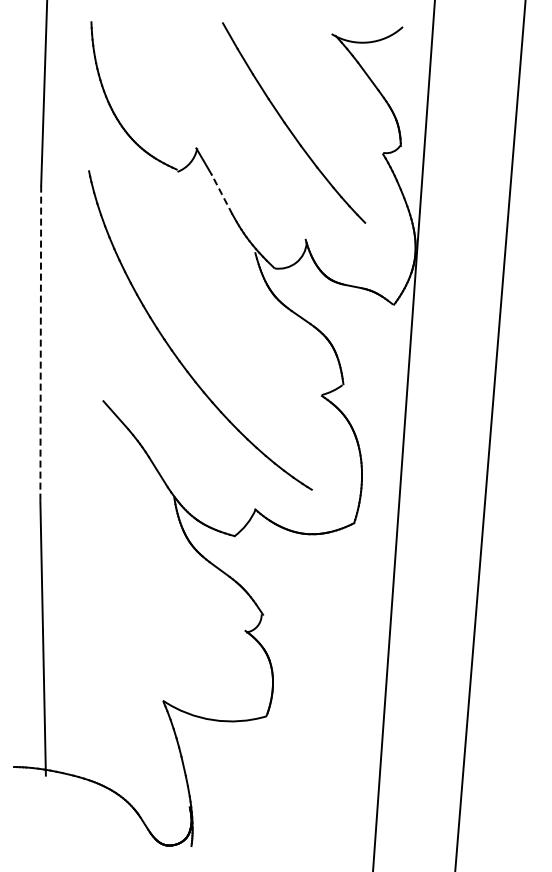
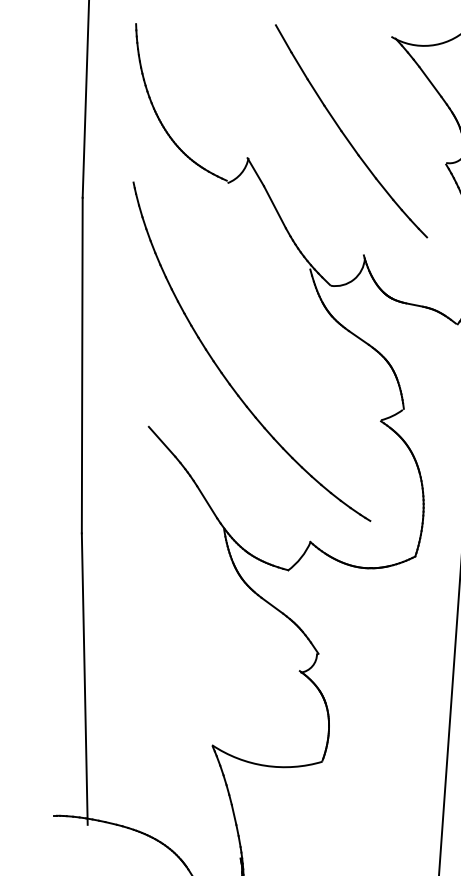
line: (221, 194) -> (274, 207), dashed -> solid
line: (40, 343) -> (81, 365), dashed -> solid

